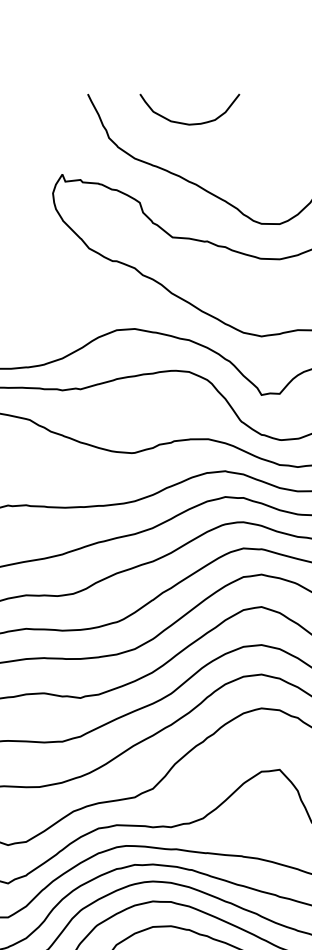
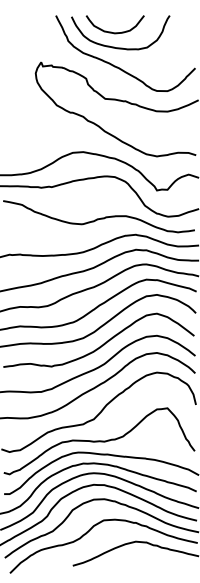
curve: (198, 148) -> (120, 47), added

